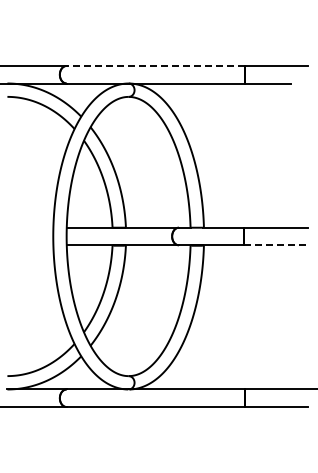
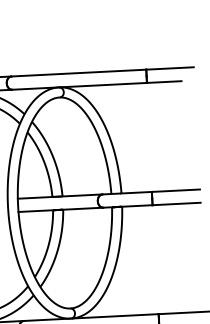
line: (155, 65) -> (78, 72), dashed -> solid
line: (275, 245) -> (176, 204), dashed -> solid

